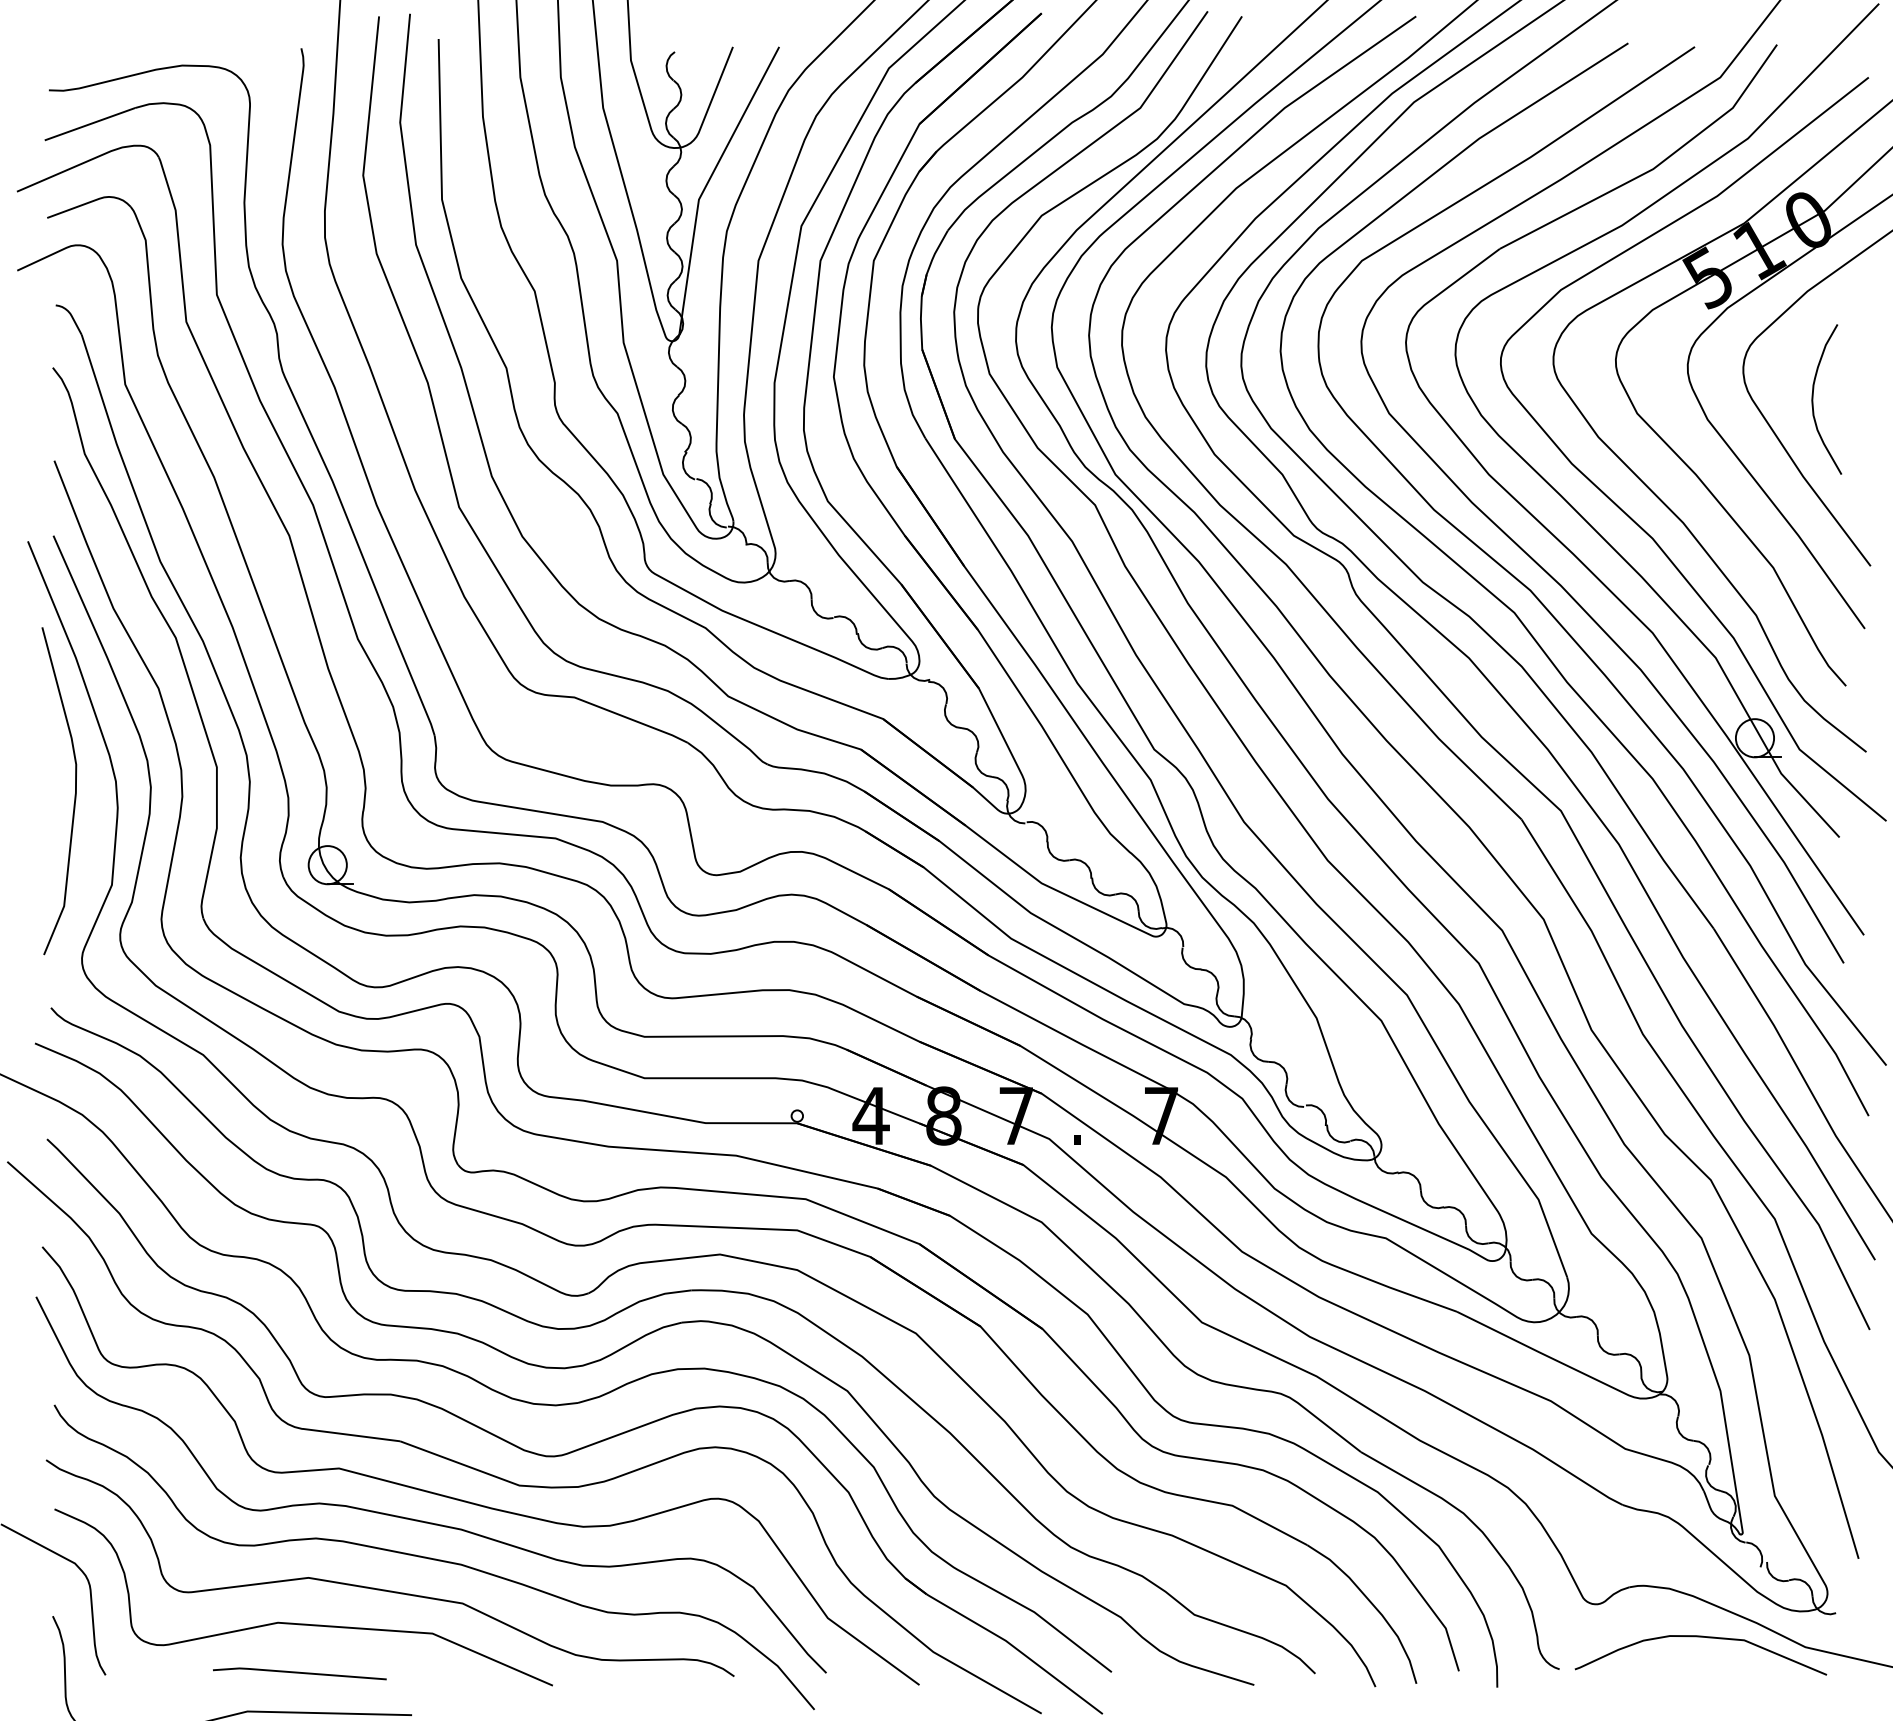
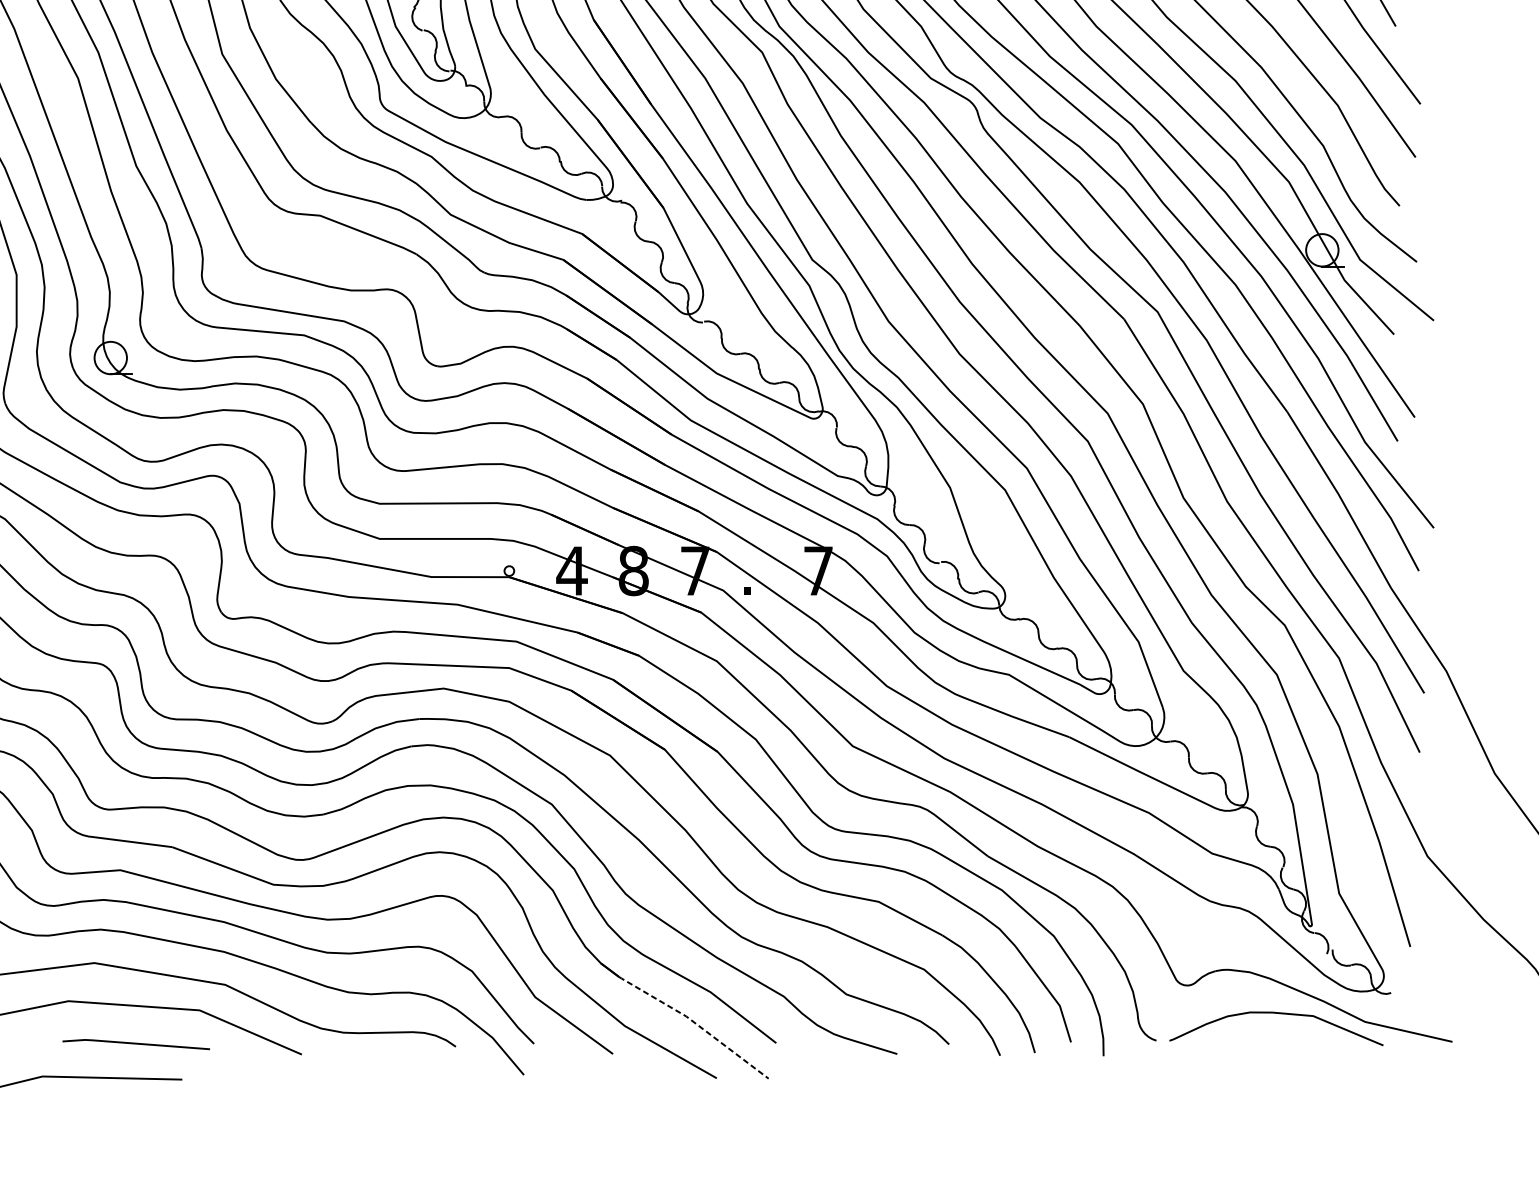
line: (1016, 1649) -> (695, 1023), solid -> dashed
line: (299, 1673) -> (136, 1044), moved

